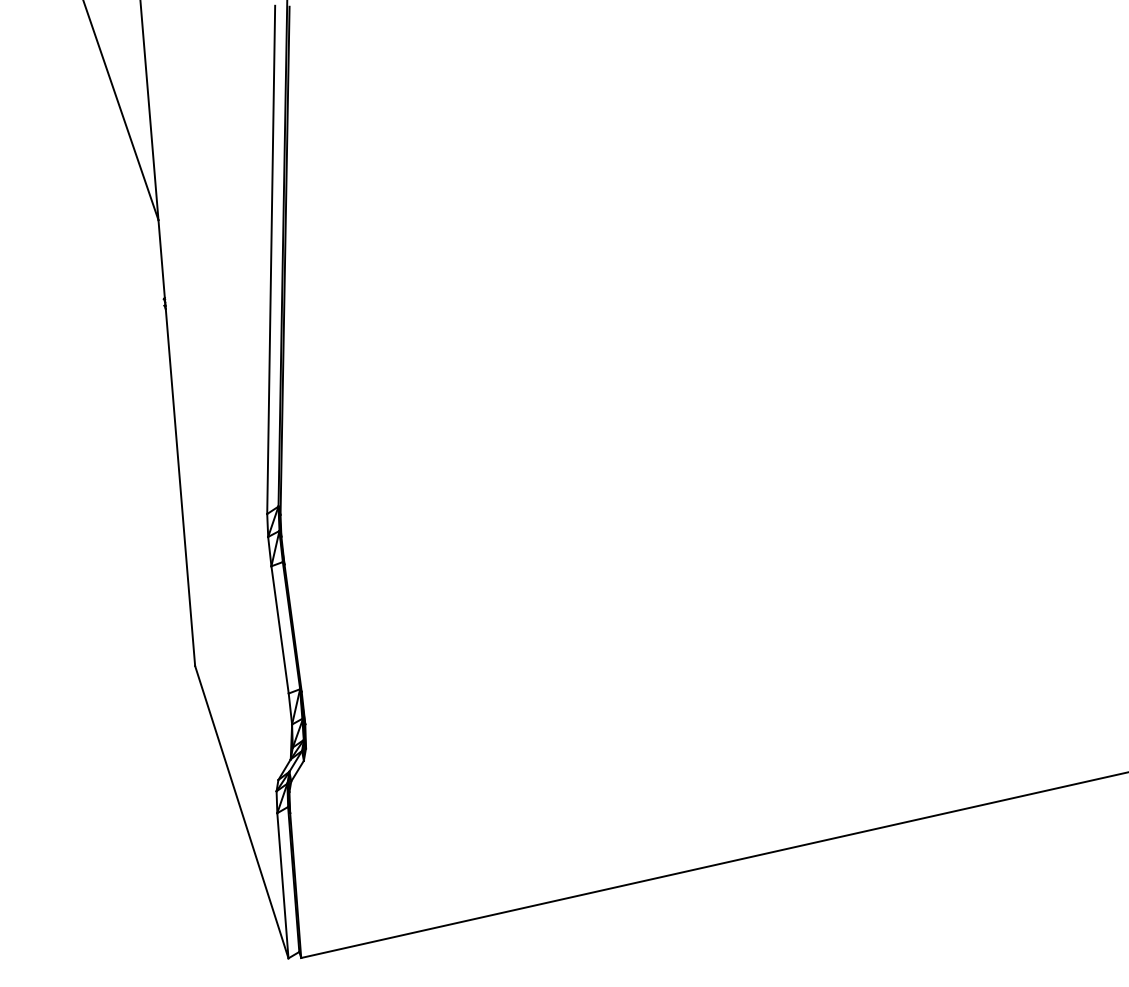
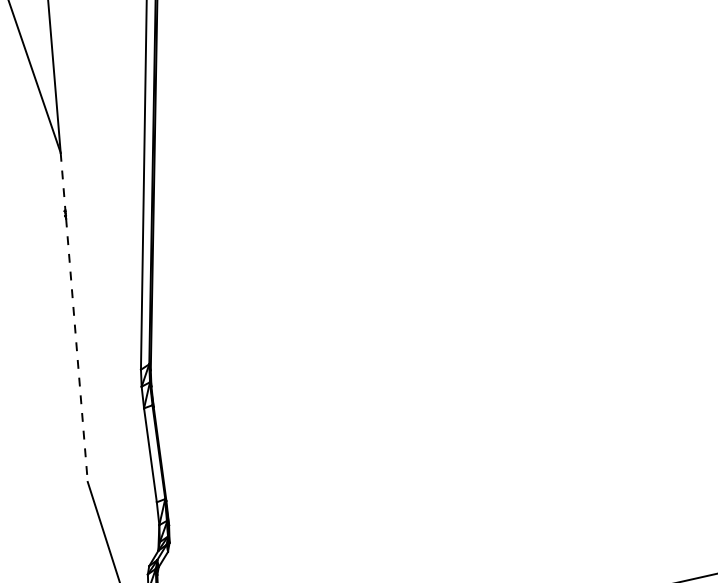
line: (161, 259) -> (62, 181), solid -> dashed
line: (180, 488) -> (76, 350), solid -> dashed

